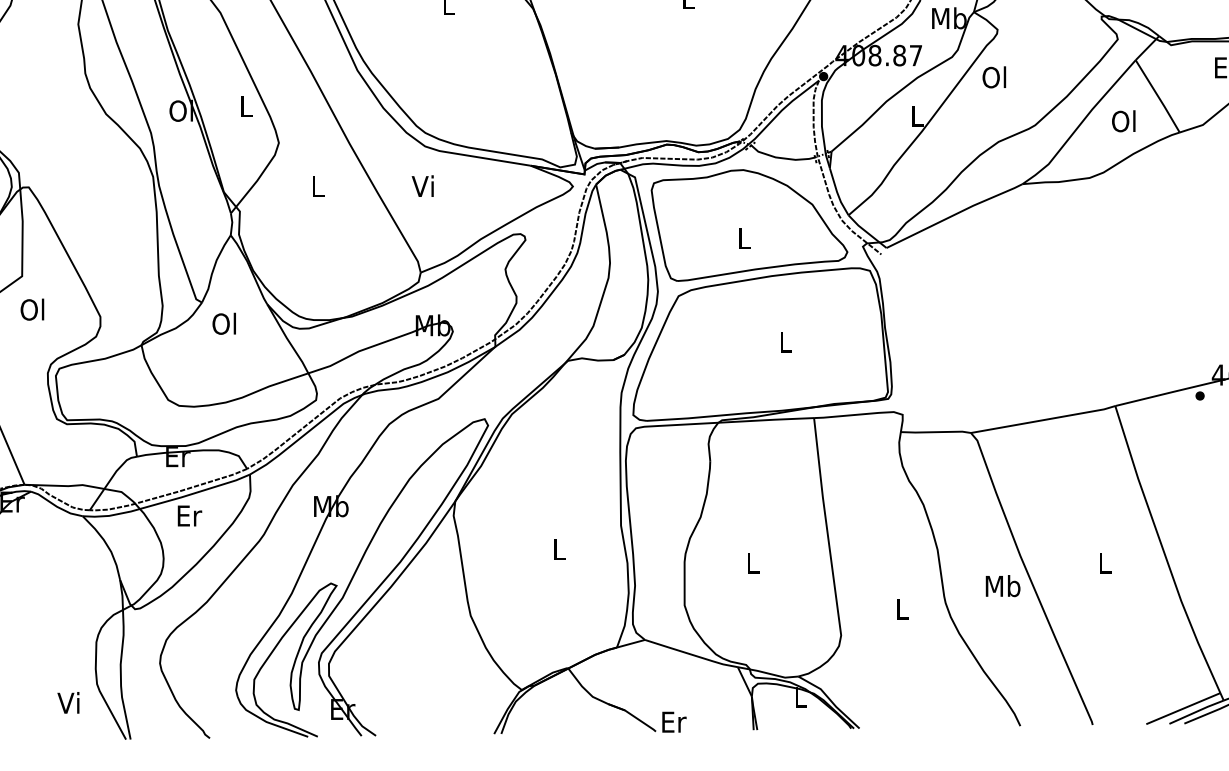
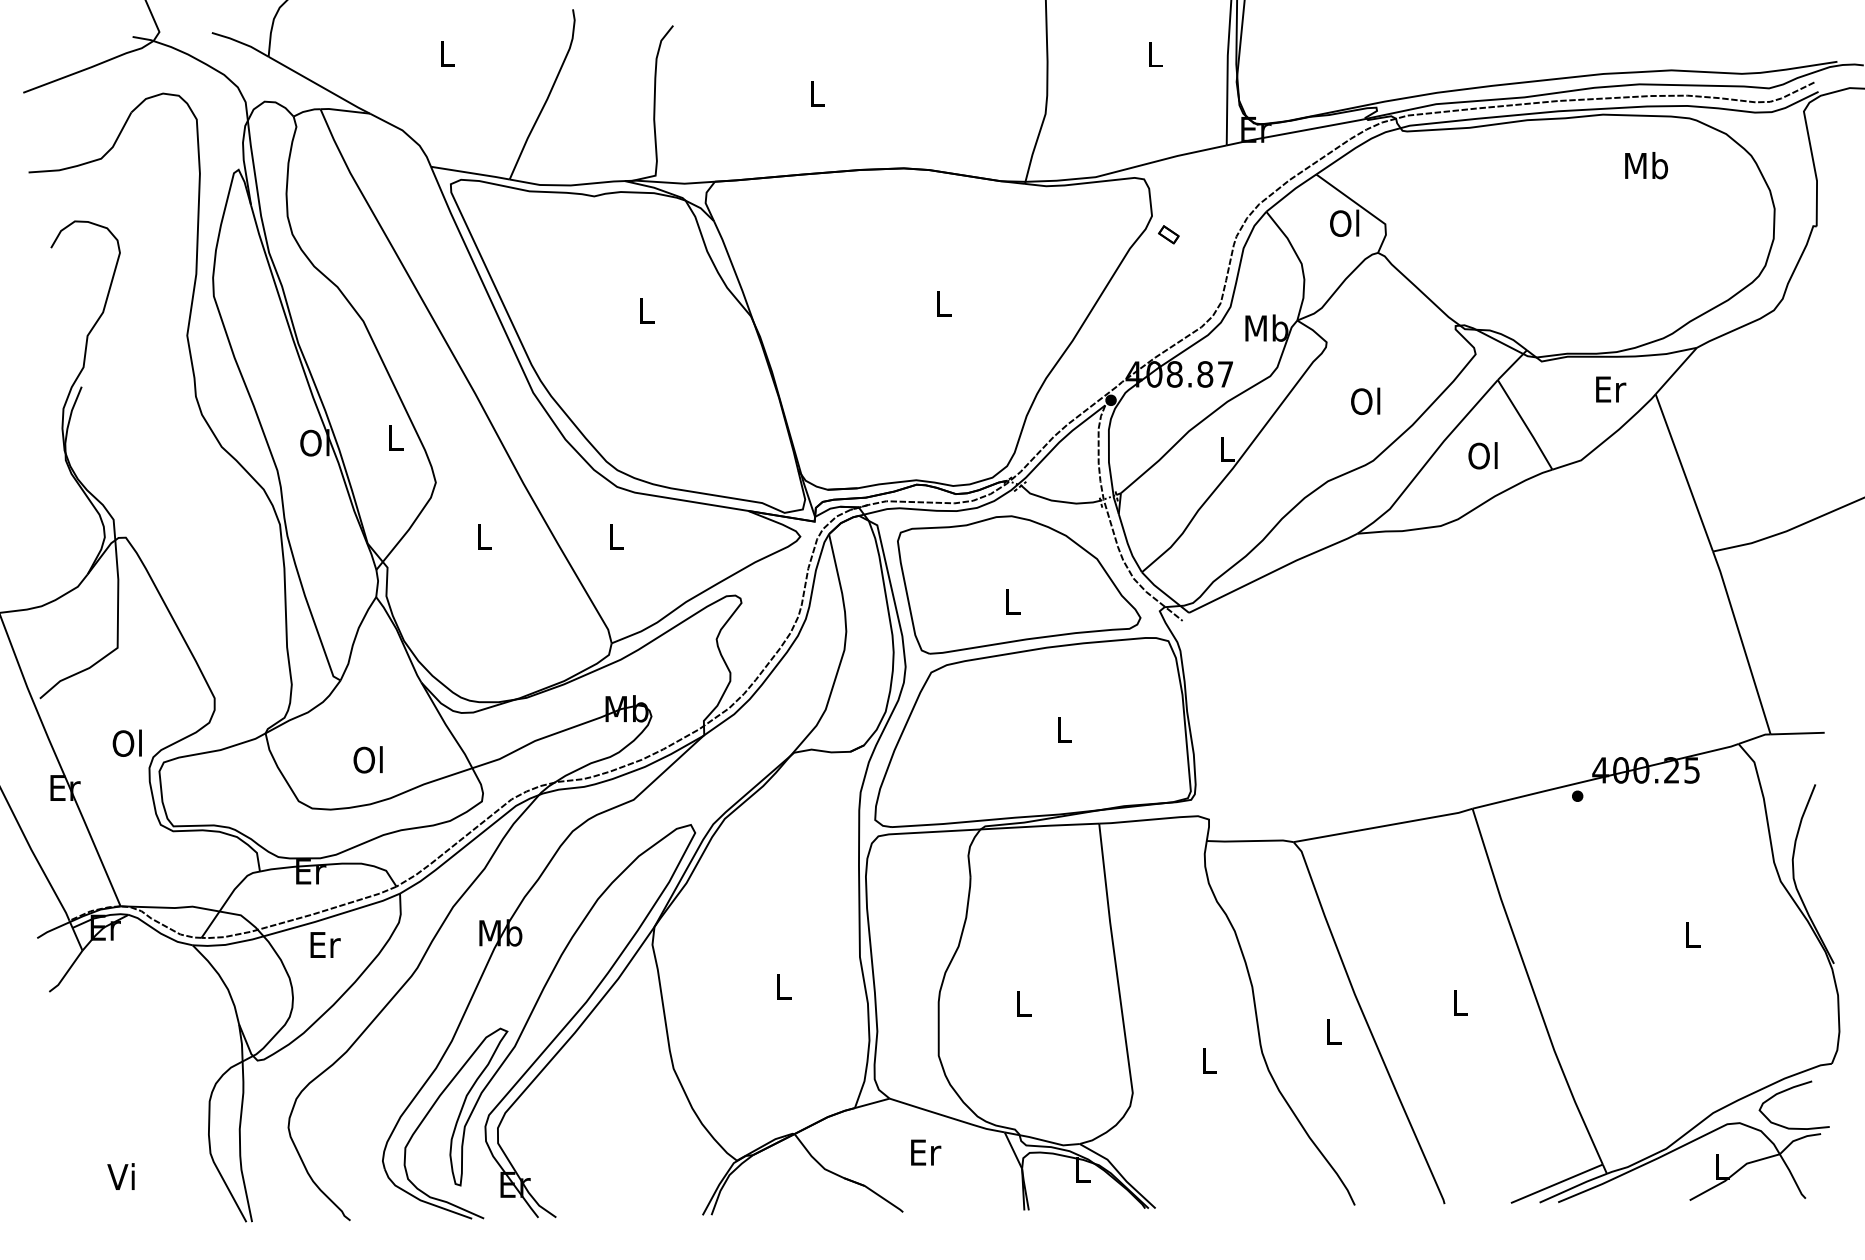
text: (994, 76) -> (1365, 400), moved
text: (422, 185) -> (613, 535), Vi -> L
text: (31, 309) -> (126, 742), moved
text: (223, 323) -> (367, 759), moved
text: (1003, 585) -> (1333, 1031), Mb -> L
text: (68, 702) -> (120, 1176), moved
text: (674, 722) -> (926, 1152), moved

